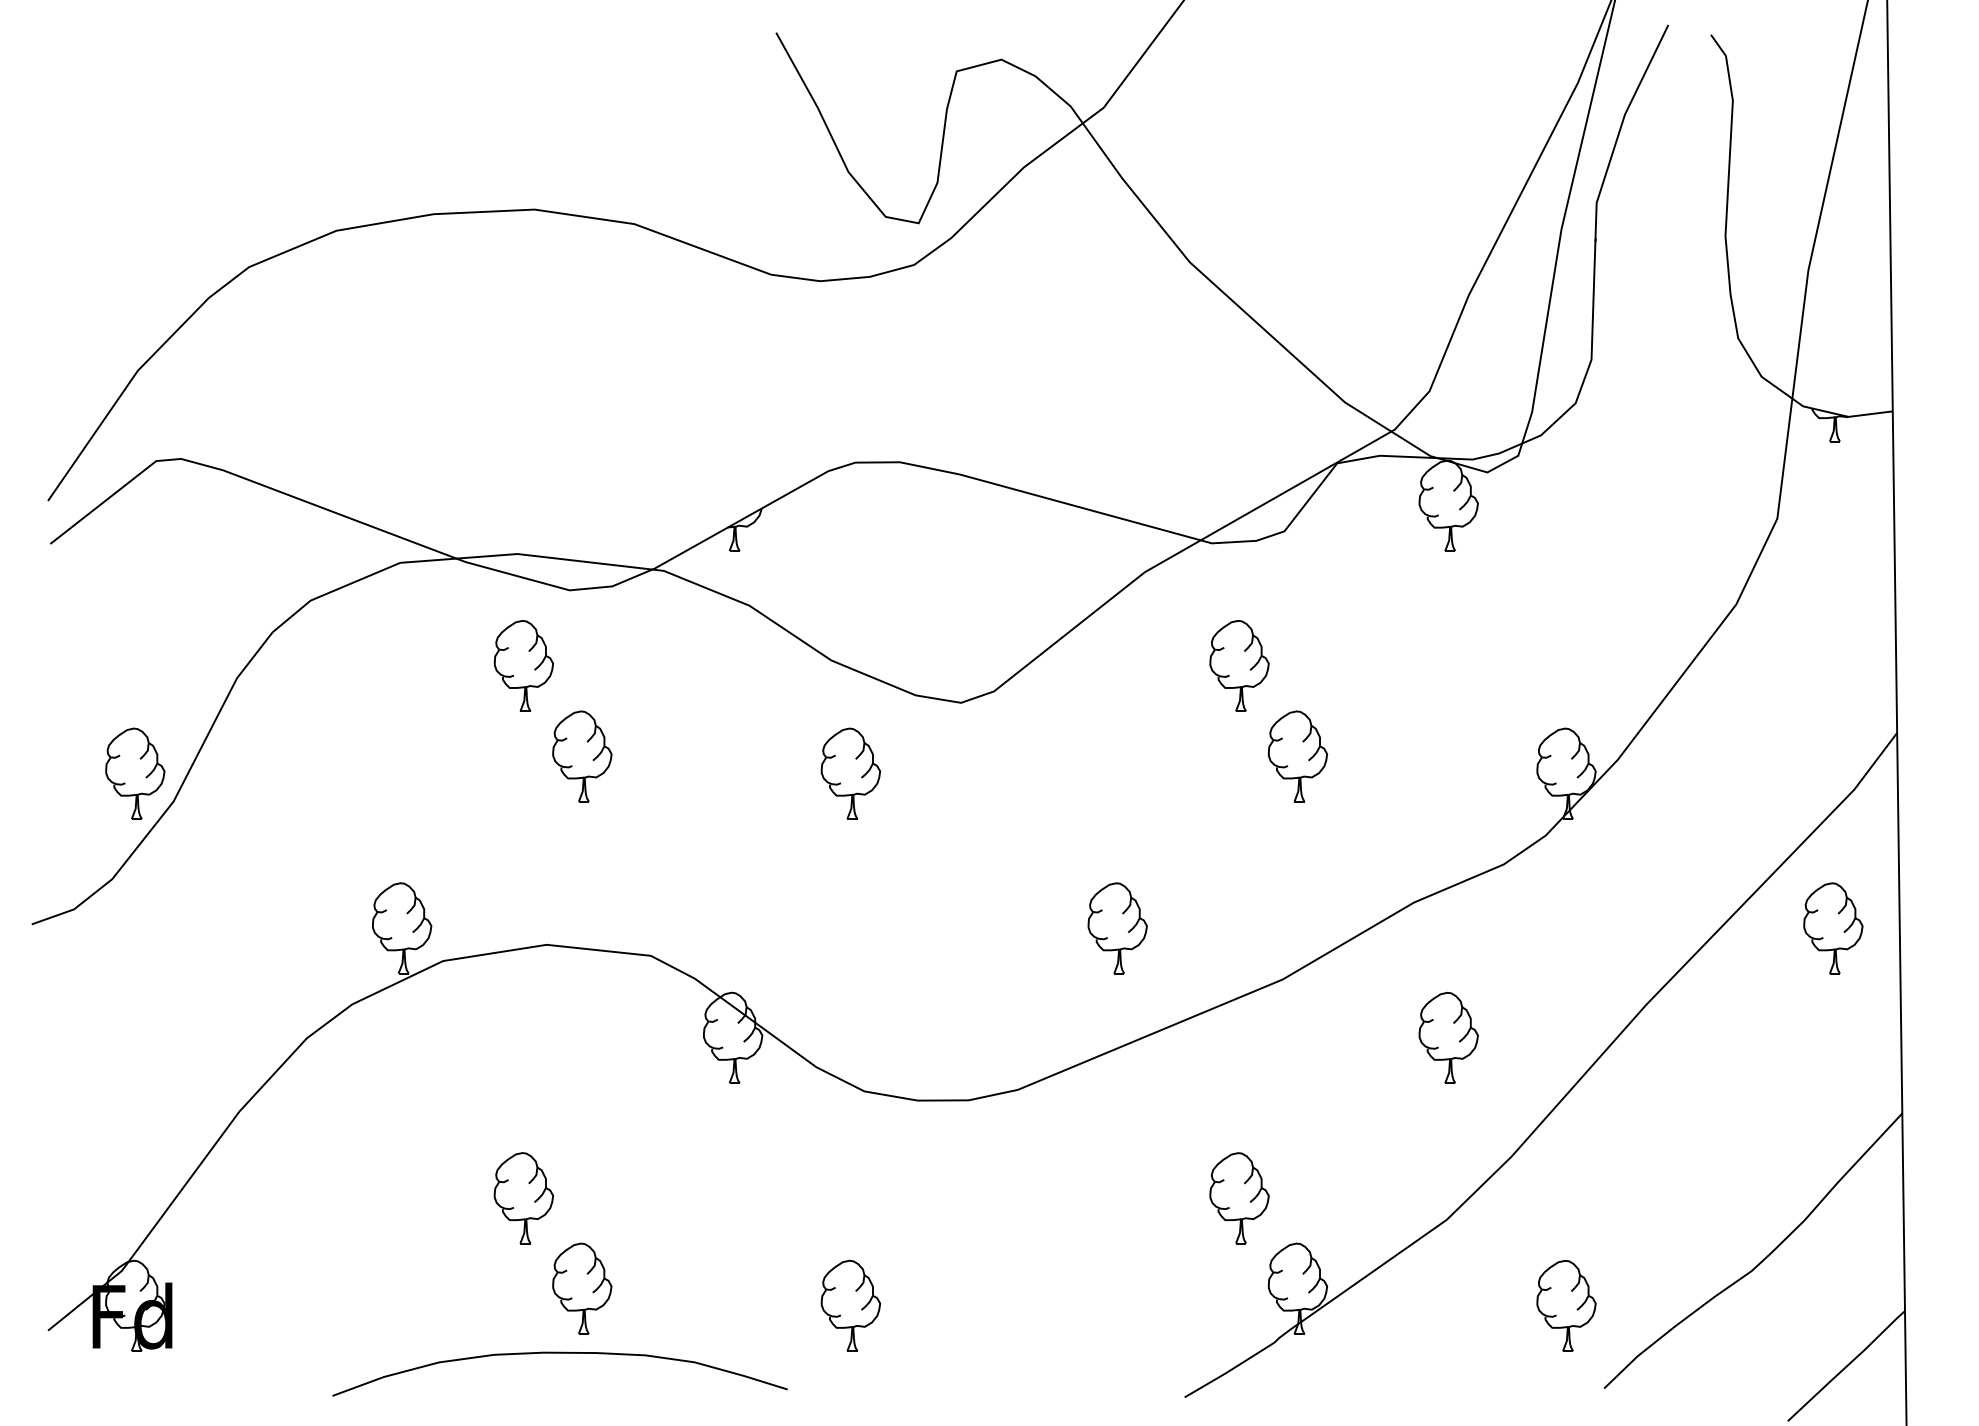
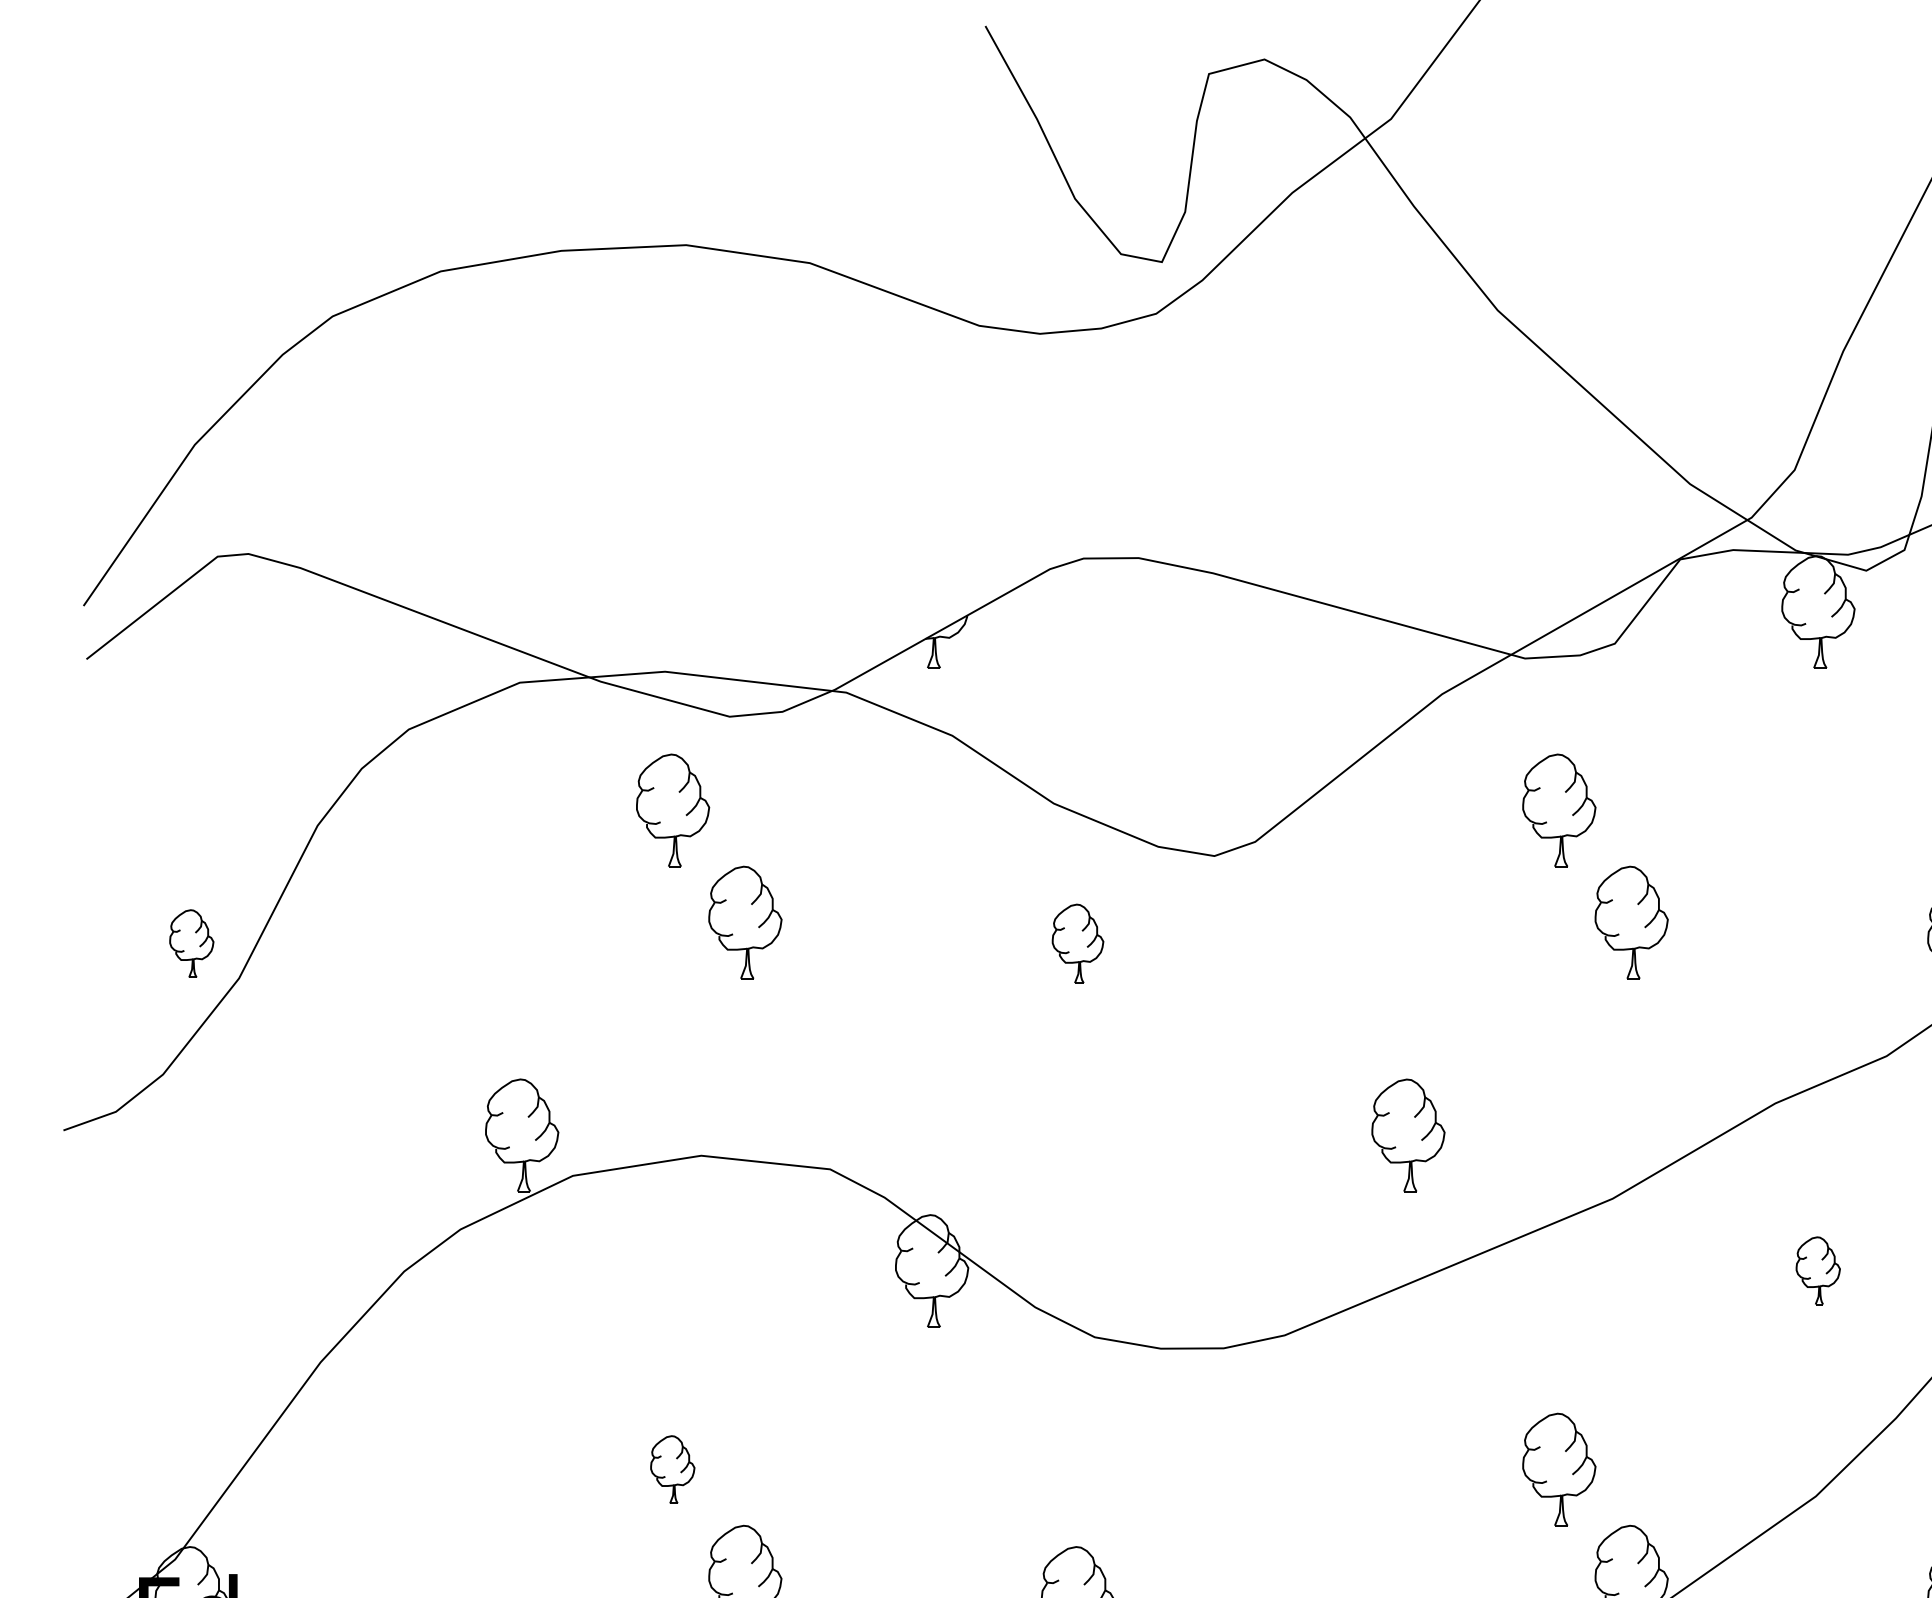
part: (135, 773) -> (191, 943), size x0.6
part: (850, 773) -> (1077, 943), size x0.7
part: (1448, 1037) -> (1818, 1270), size x0.6
part: (523, 1198) -> (672, 1469), size x0.6

